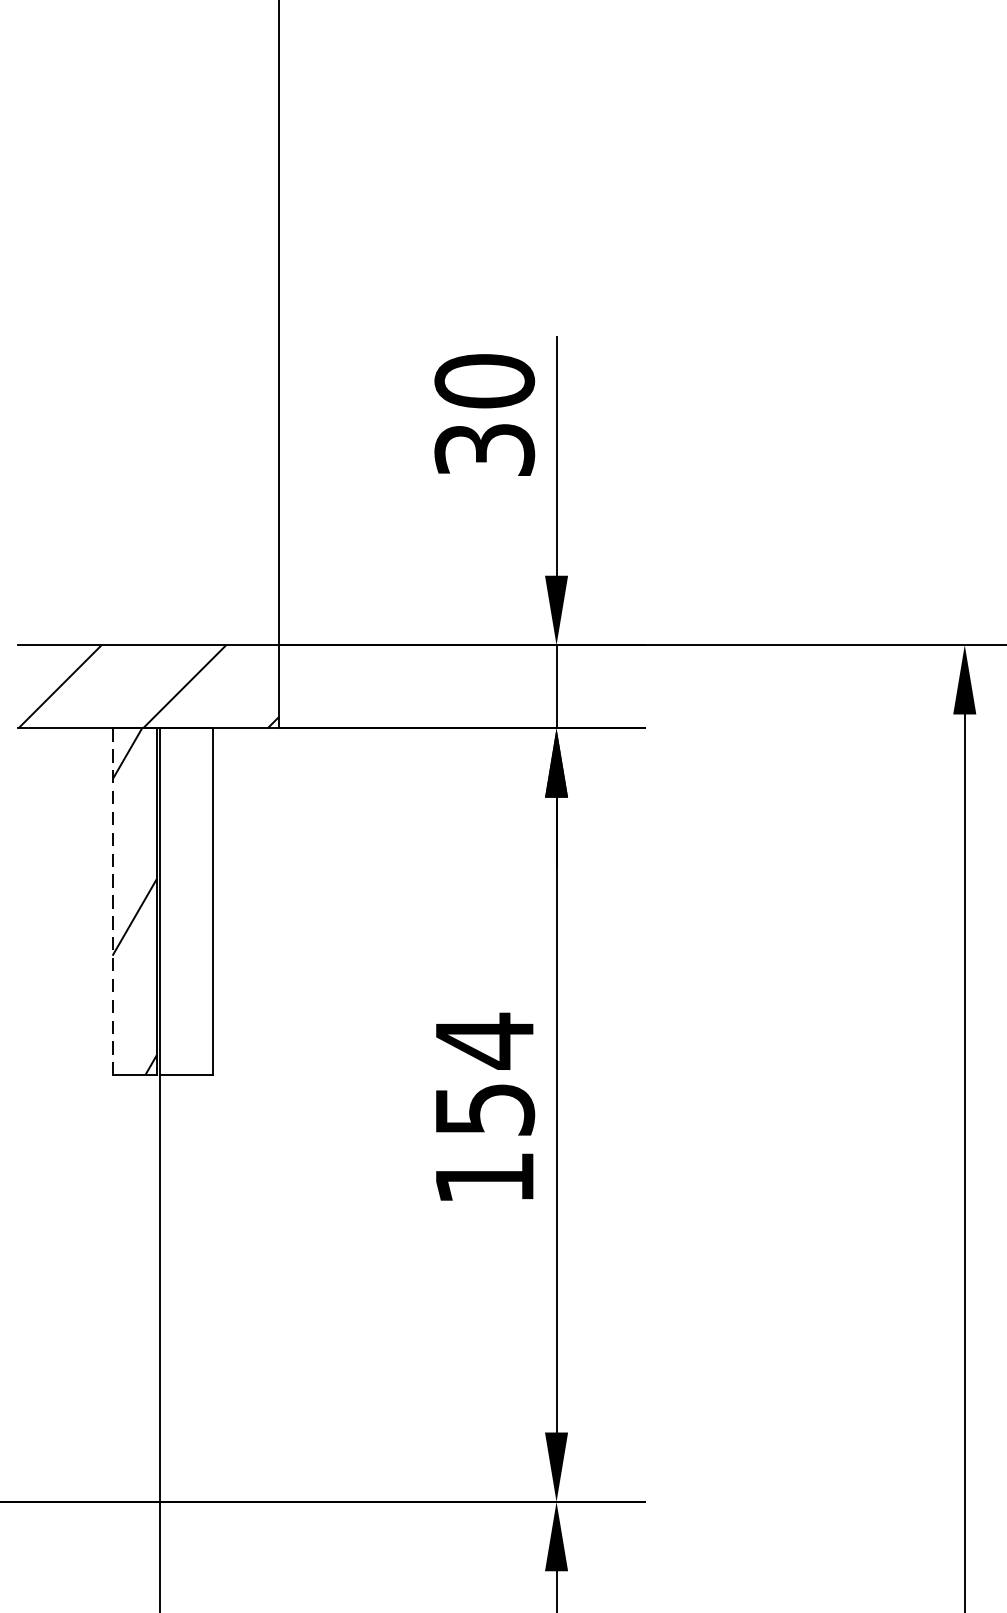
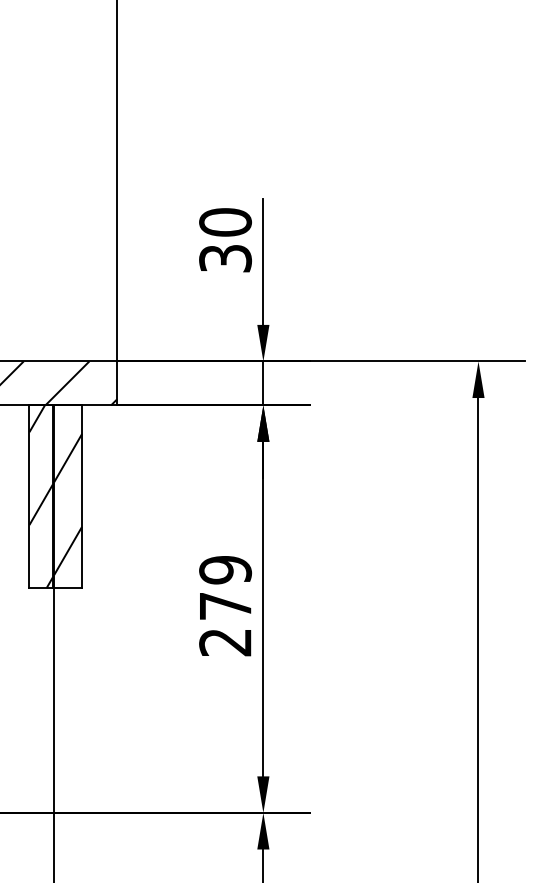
line: (112, 903) -> (29, 497), dashed -> solid
hatch: (186, 914) -> (68, 503), added
text: (484, 1108) -> (225, 605), 154 -> 279

